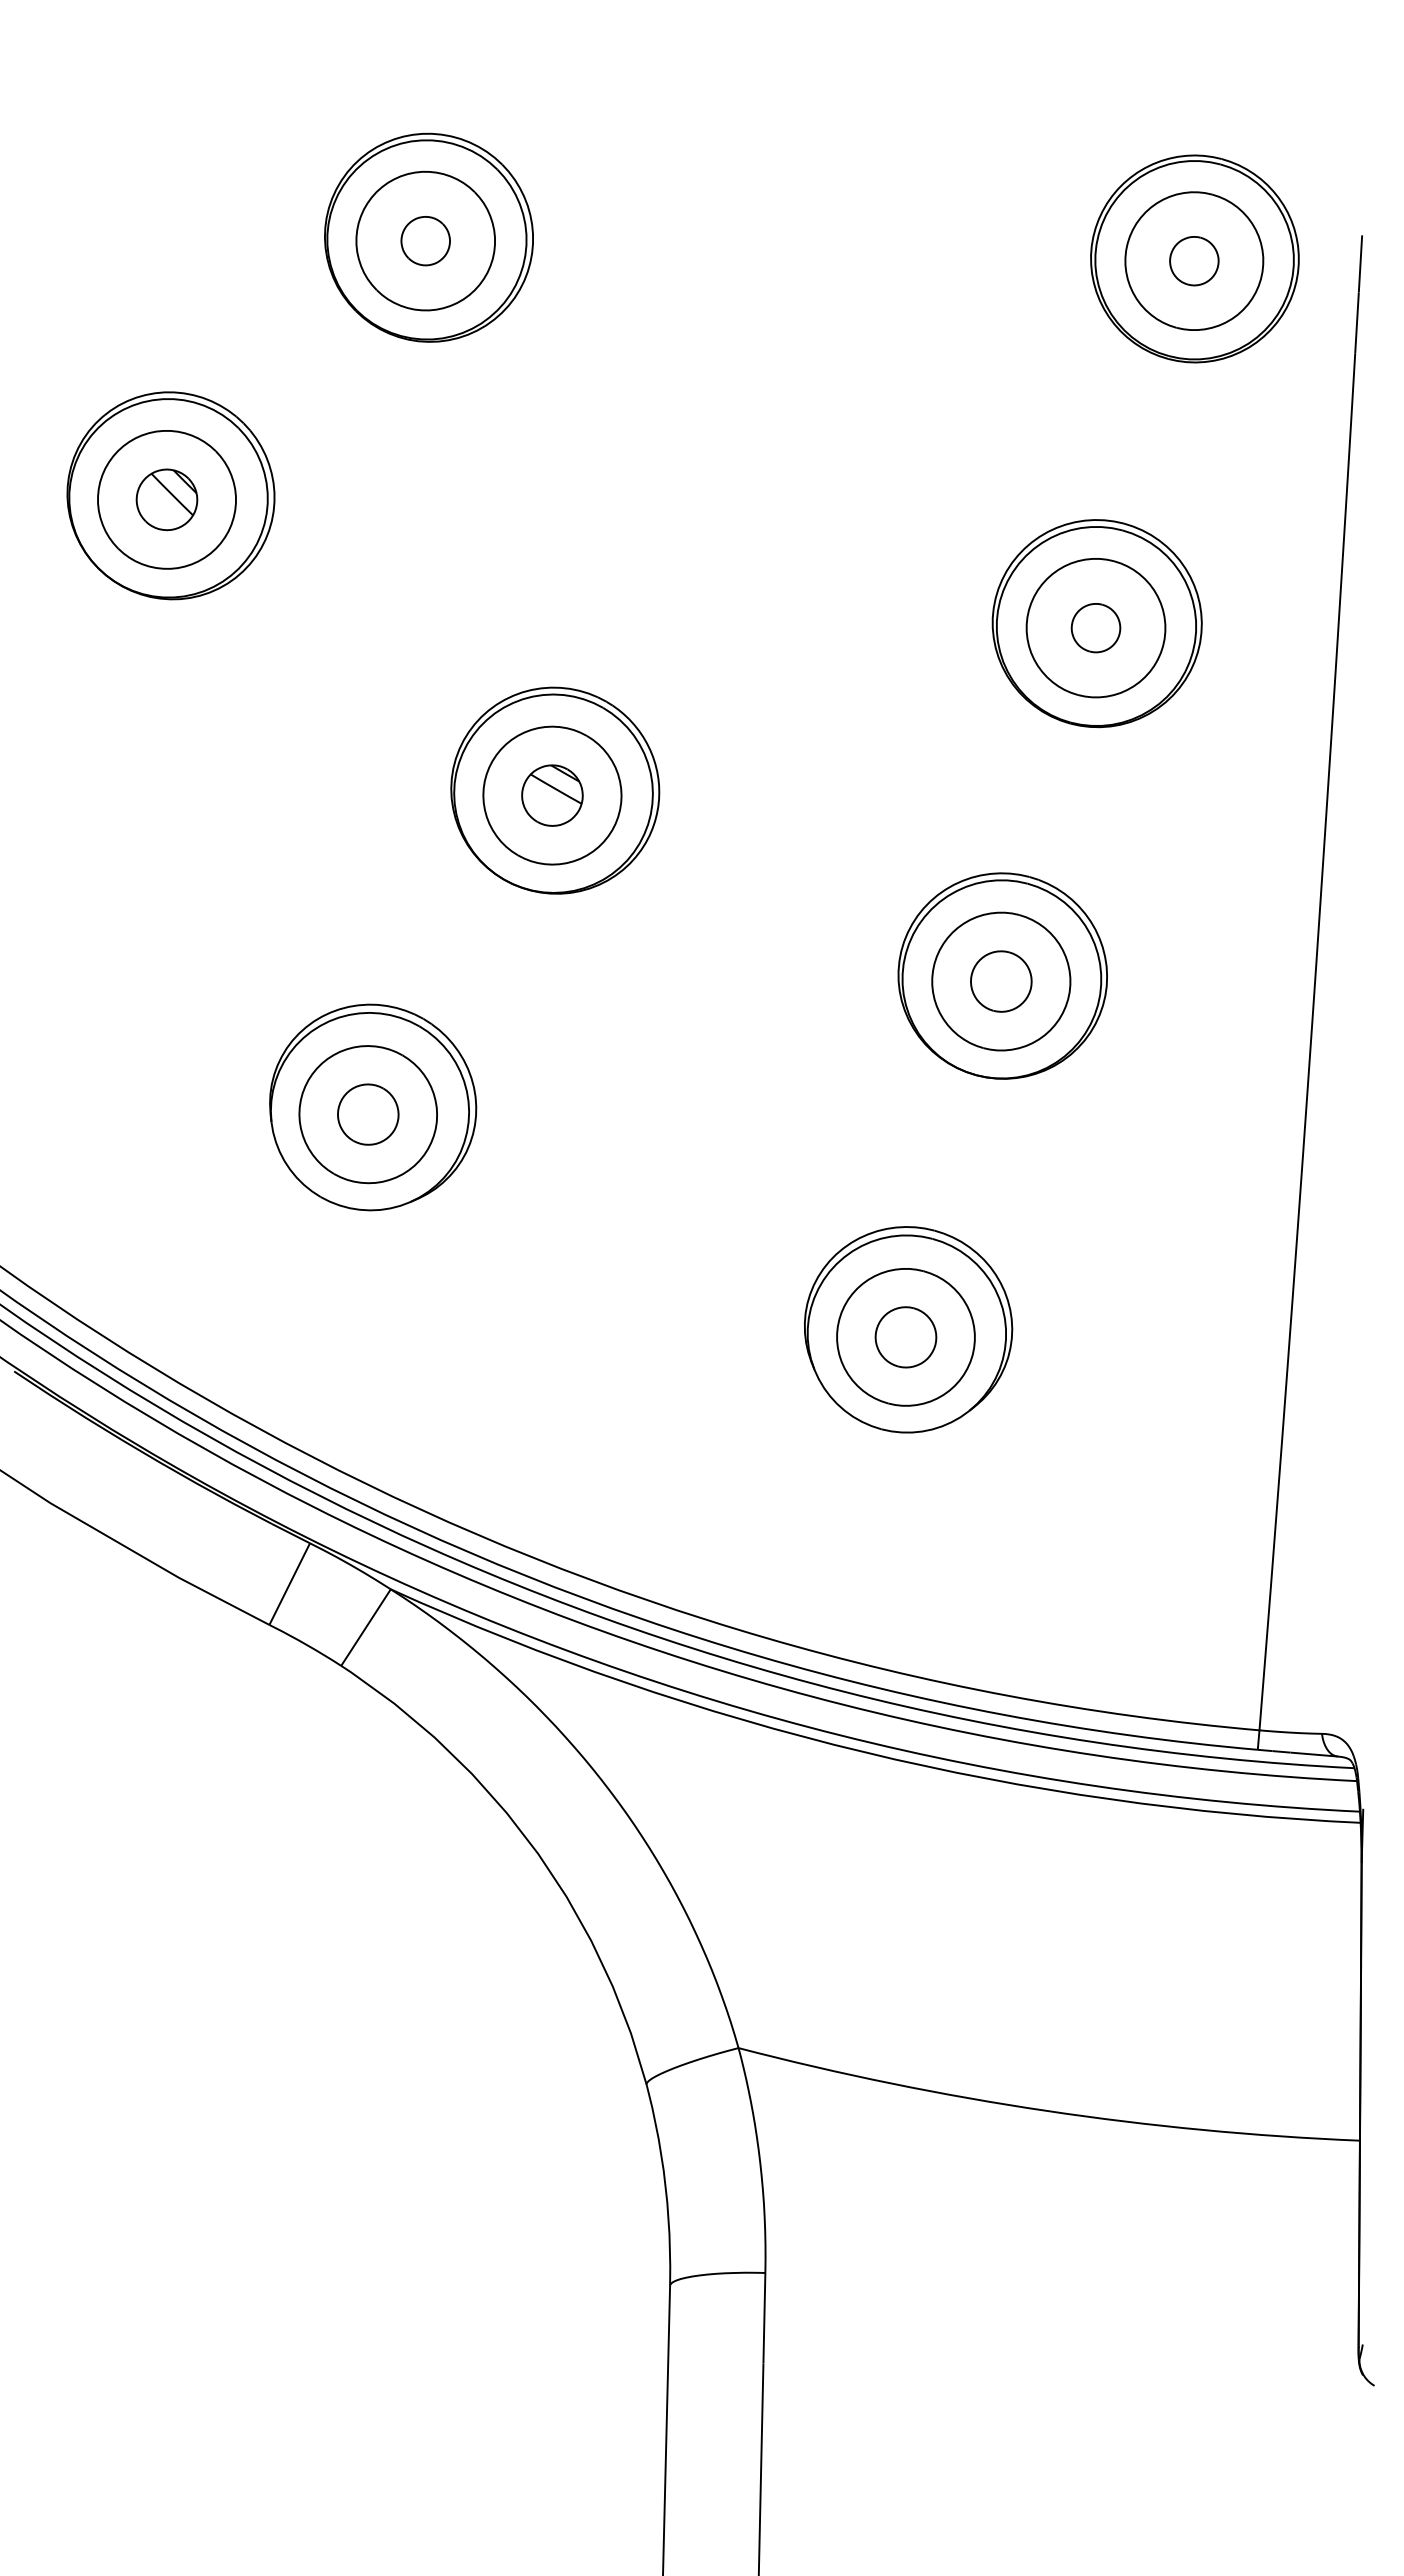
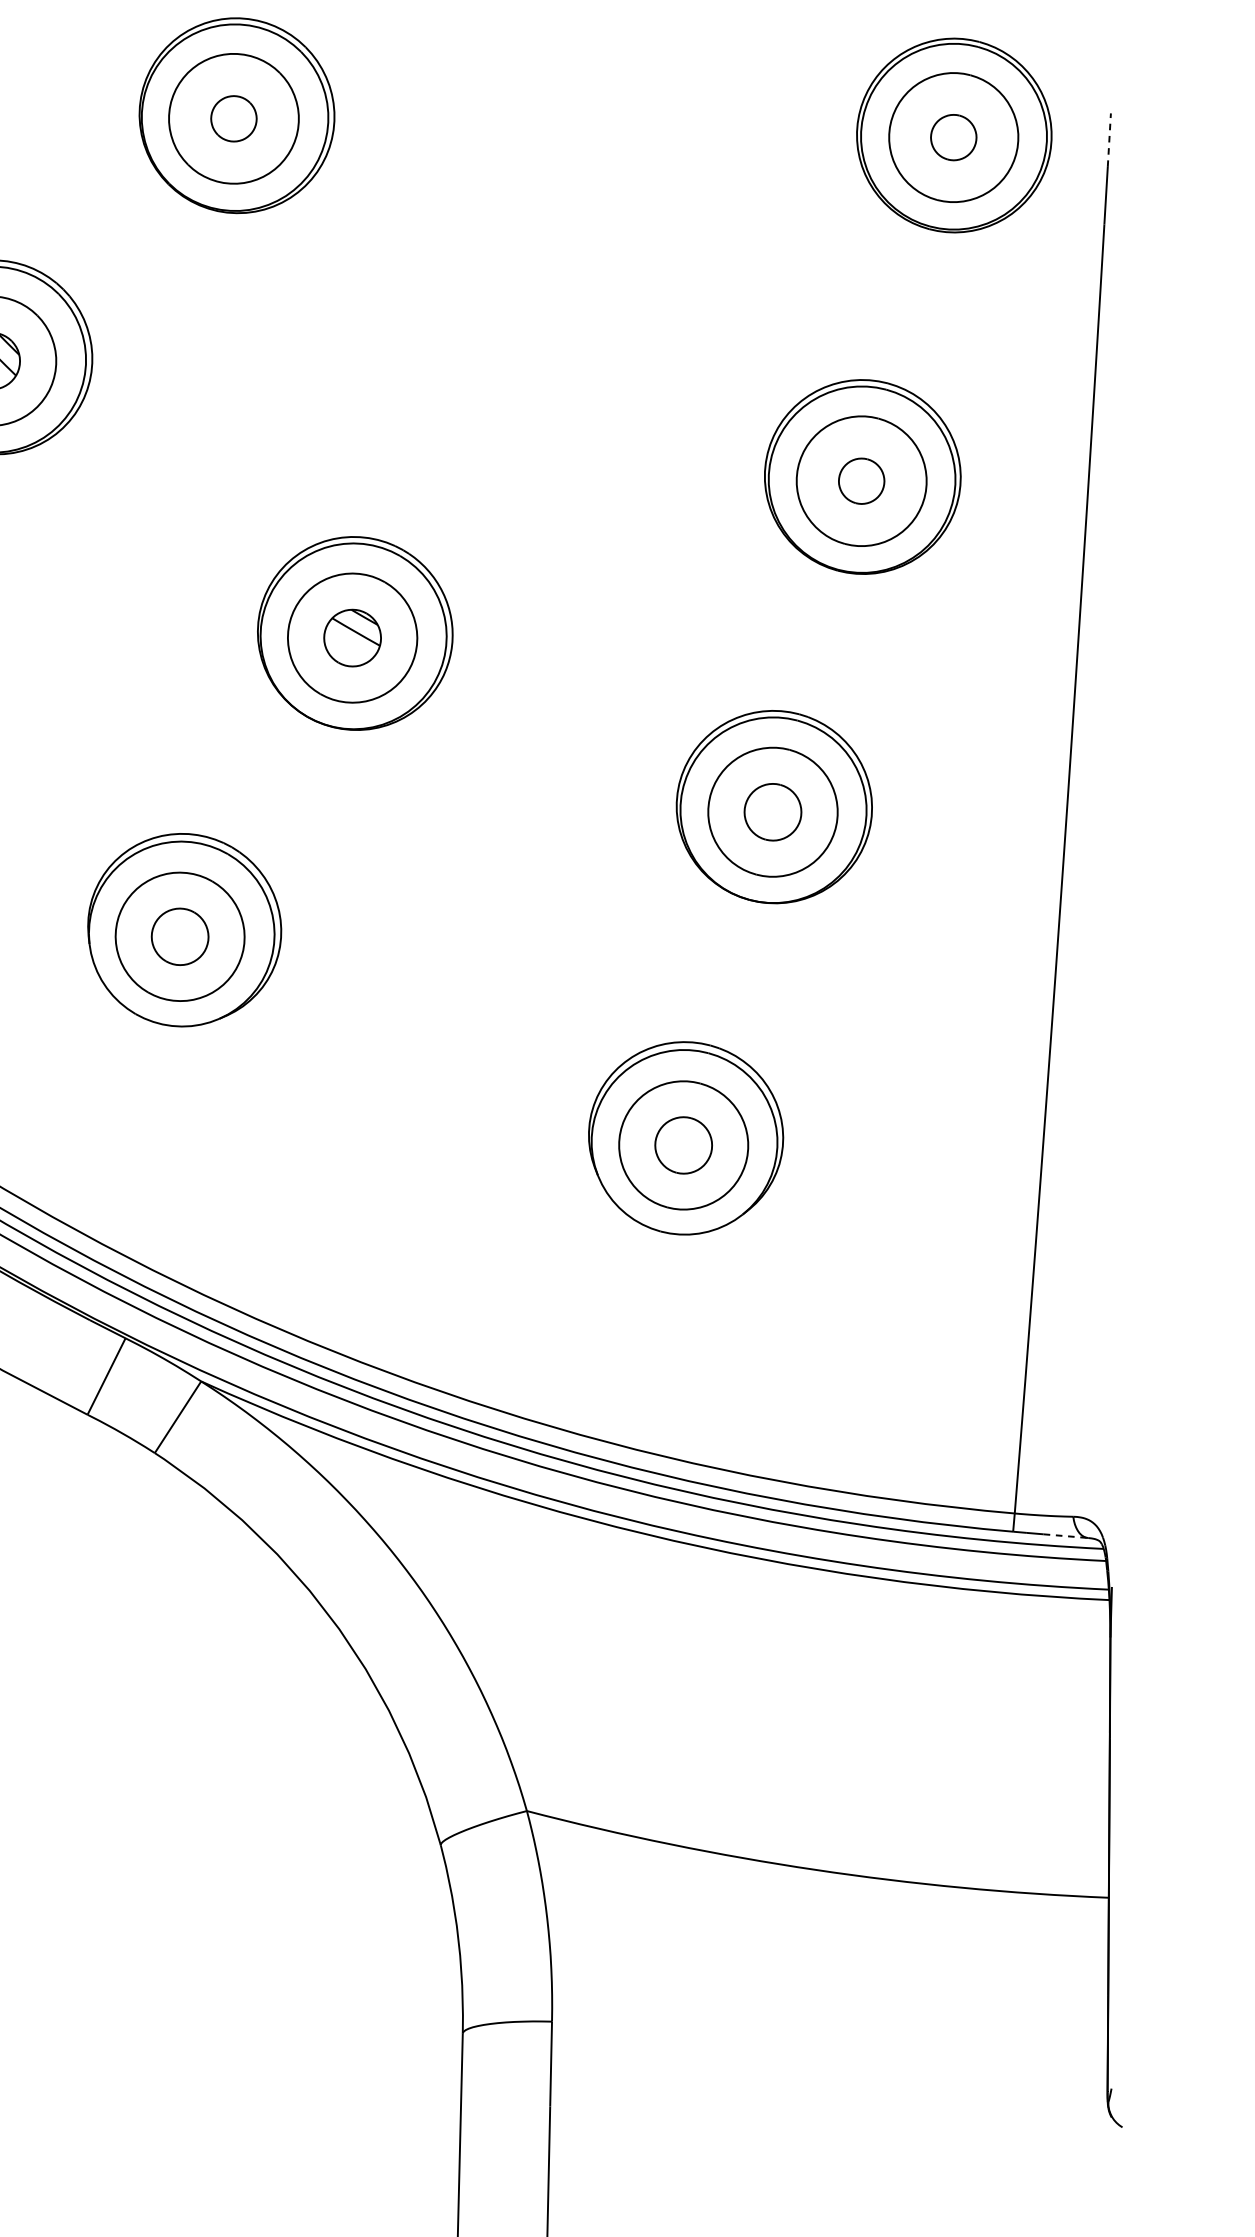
line: (1360, 263) -> (1109, 139), solid -> dashed
line: (1314, 1754) -> (1066, 1536), solid -> dashed

